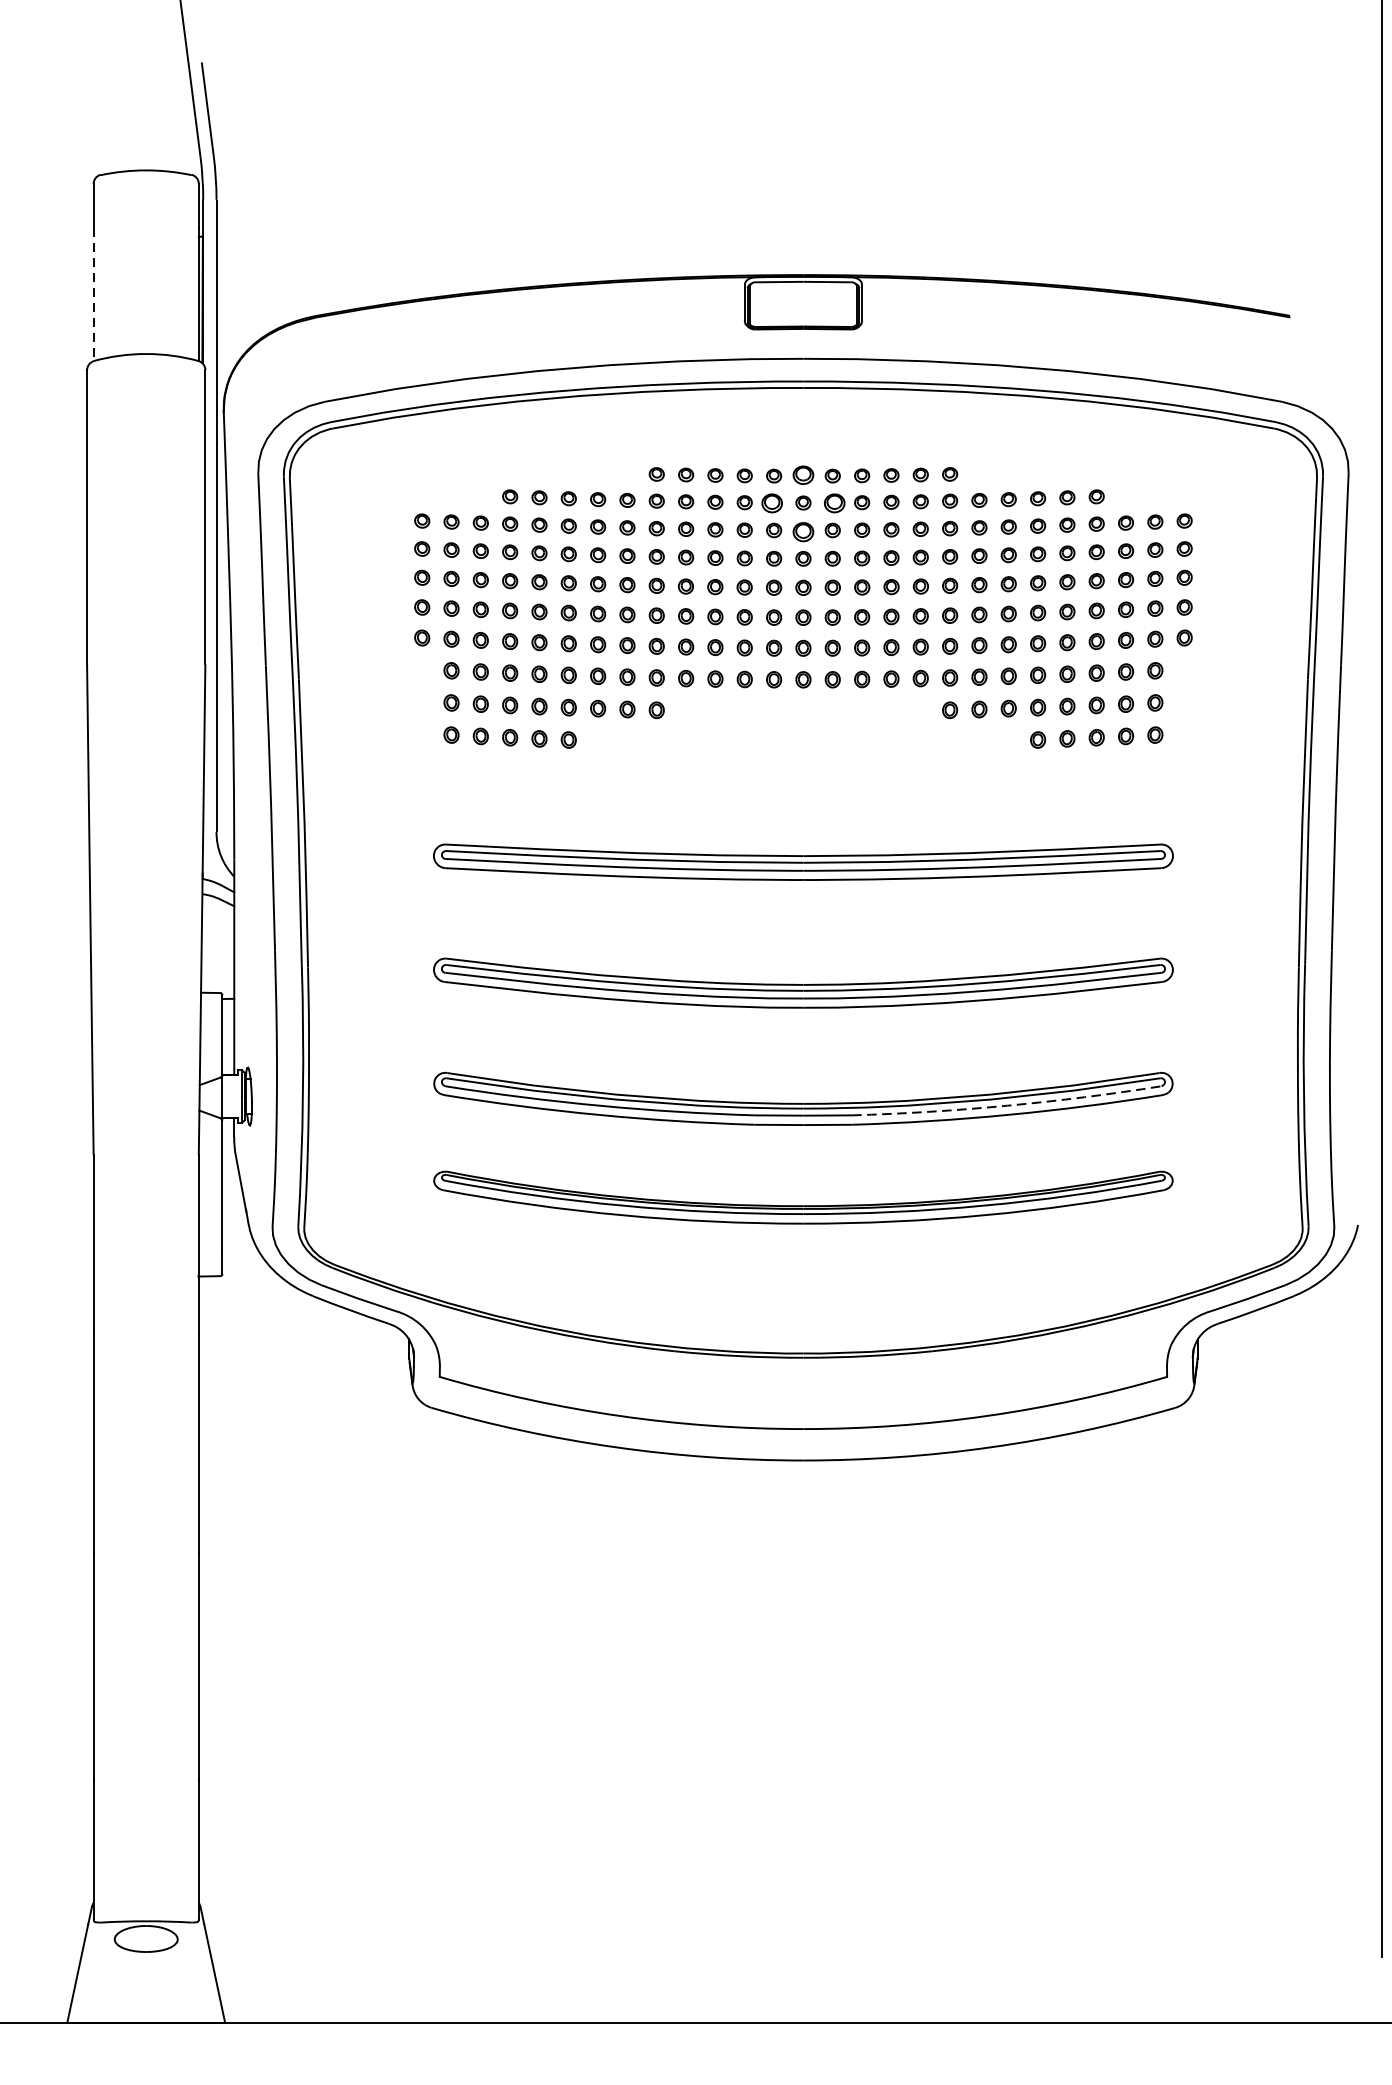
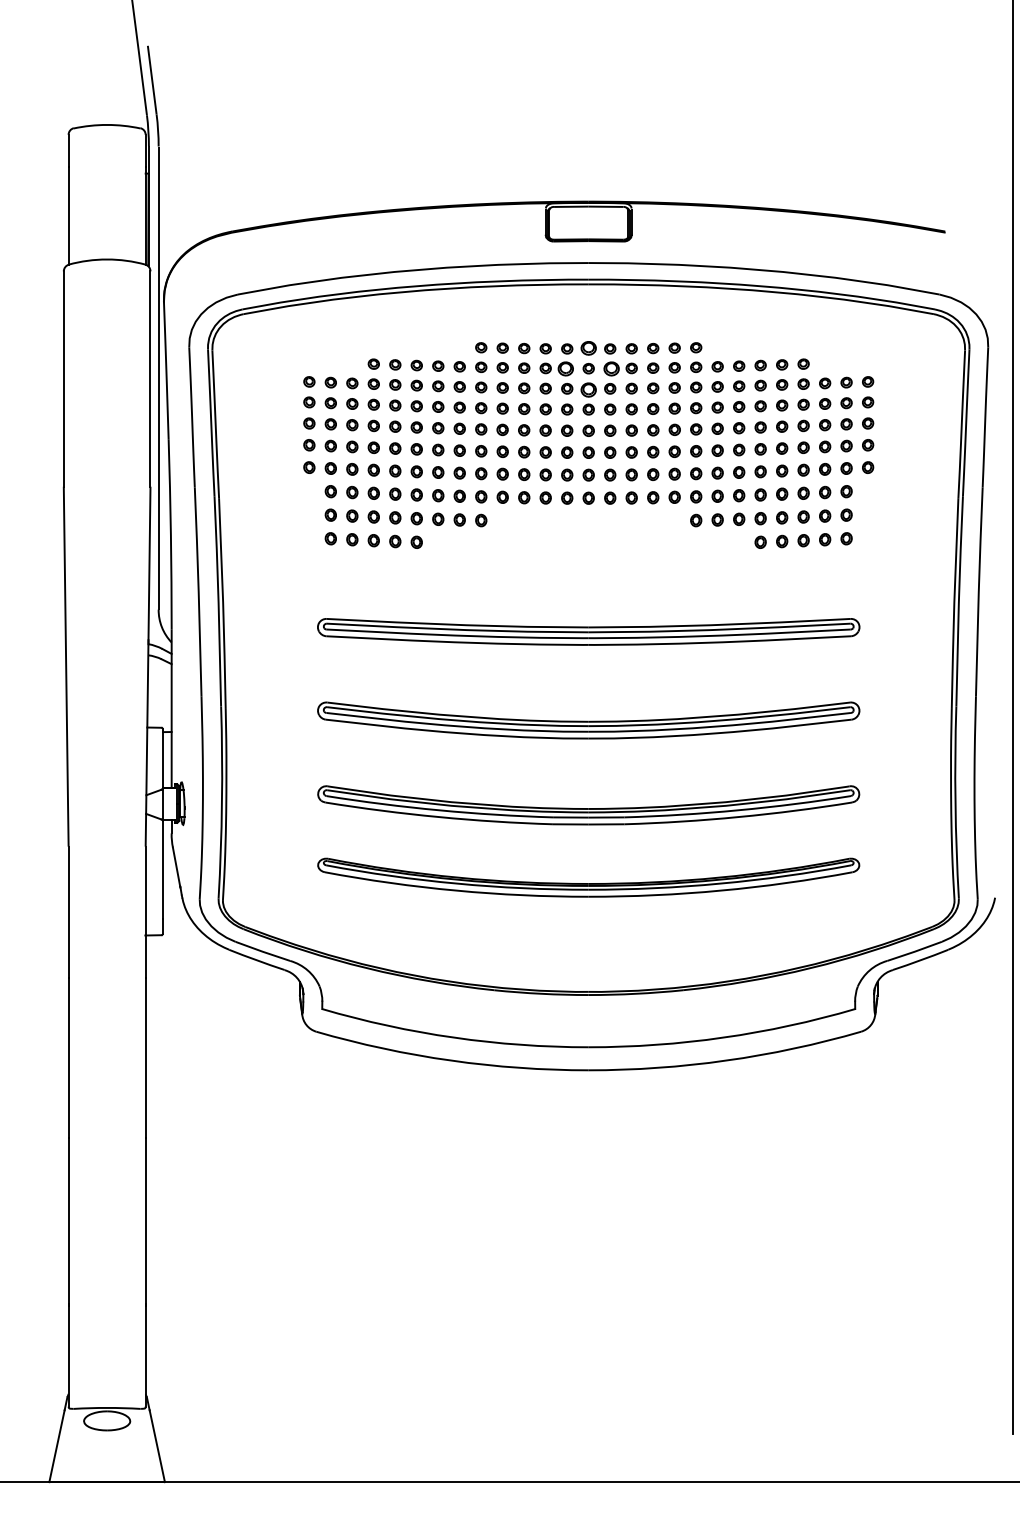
line: (93, 293) -> (68, 215), dashed -> solid
arc: (1007, 1105) -> (738, 810), dashed -> solid

